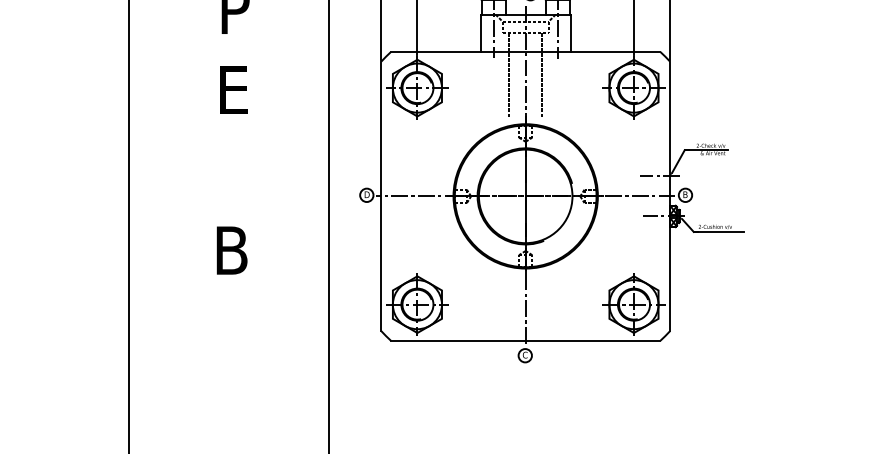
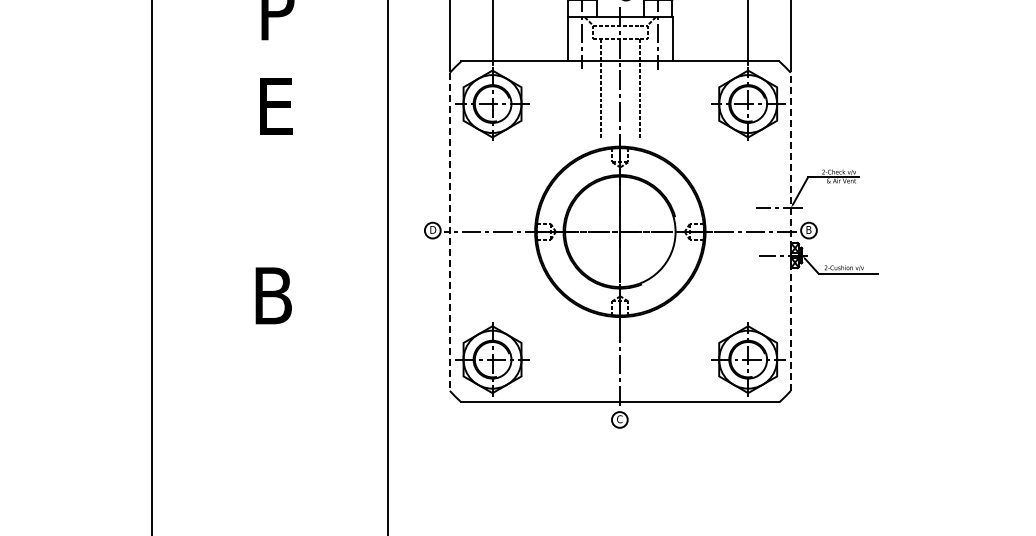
line: (380, 196) -> (449, 232), solid -> dashed
line: (669, 196) -> (790, 231), solid -> dashed

